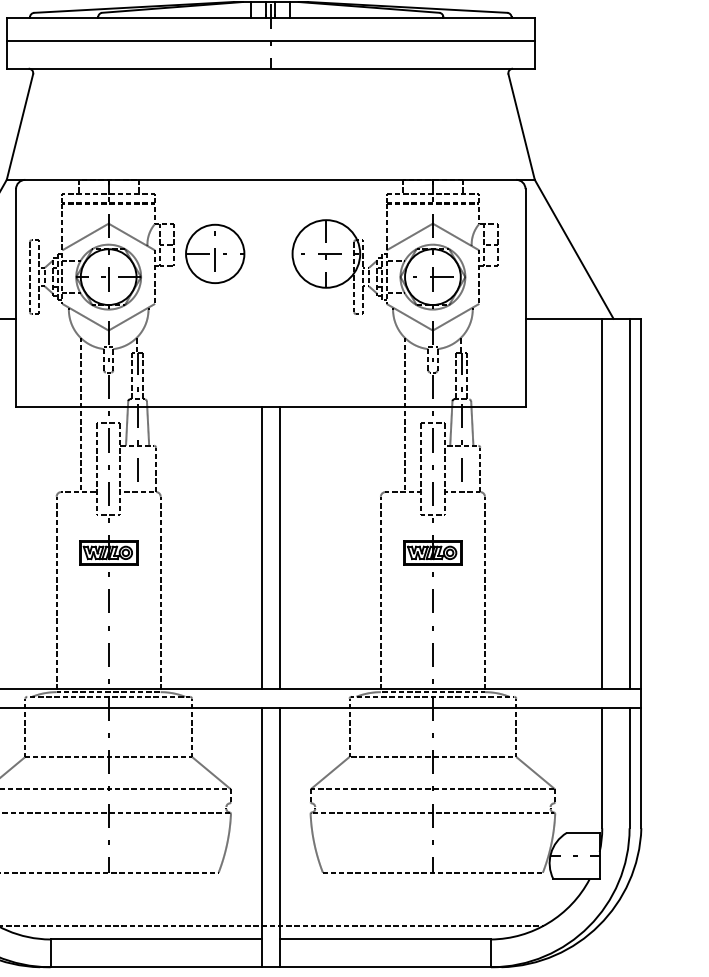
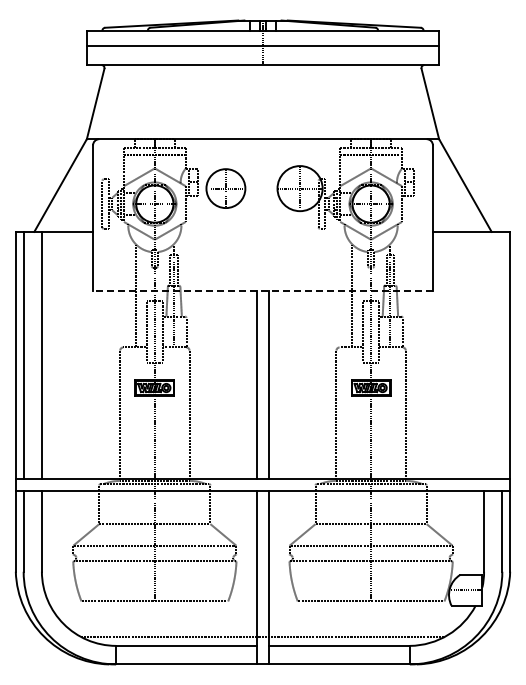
line: (270, 406) -> (262, 290), solid -> dashed
line: (602, 504) -> (484, 355), removed
line: (629, 504) -> (502, 355), removed

